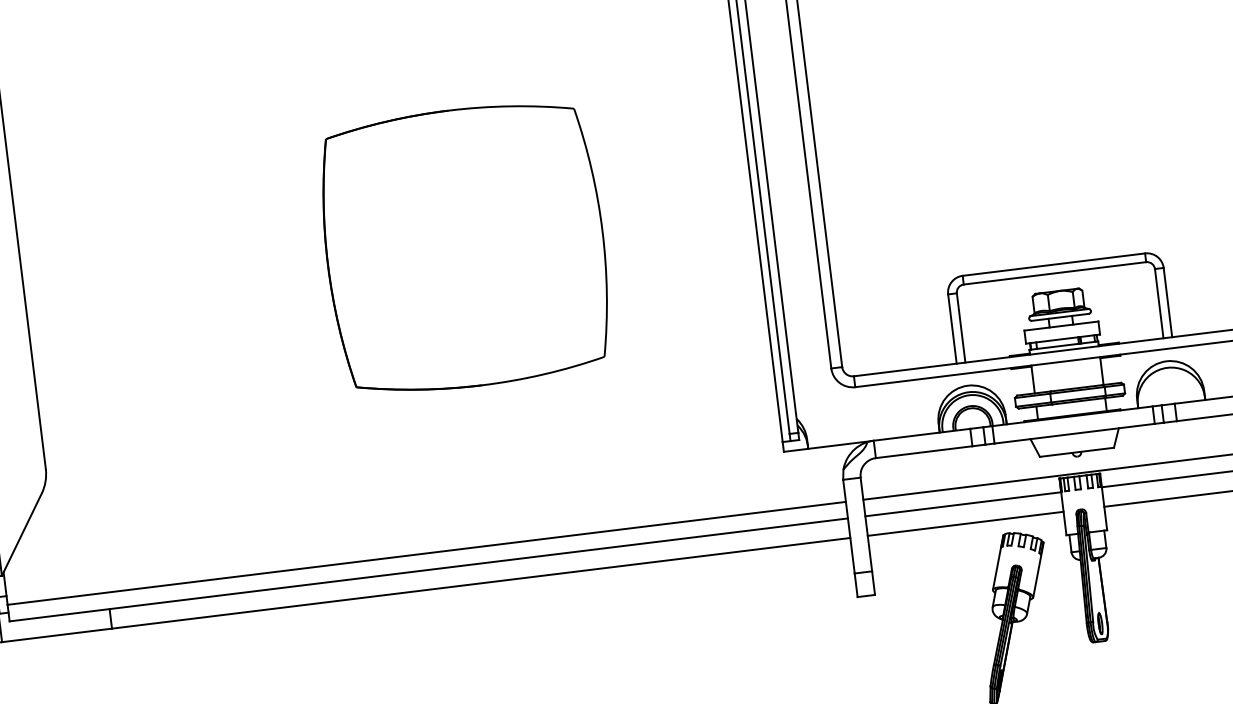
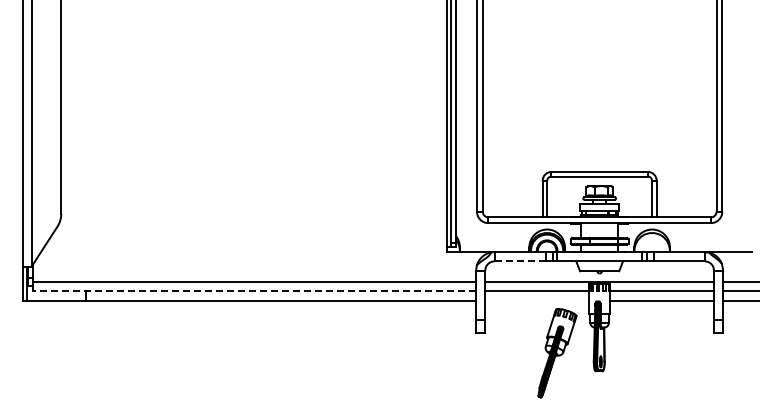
part: (464, 247) -> (293, 125), removed
line: (925, 452) -> (520, 261), solid -> dashed
line: (964, 524) -> (536, 301), removed
line: (429, 570) -> (254, 291), solid -> dashed

